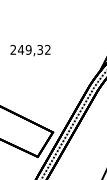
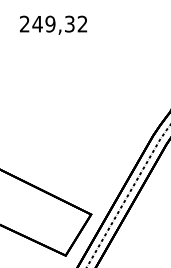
text: (30, 50) -> (53, 25), moved

